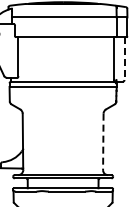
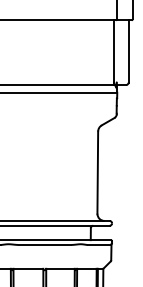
line: (124, 59) -> (128, 52), dashed -> solid
line: (103, 142) -> (98, 173), dashed -> solid

